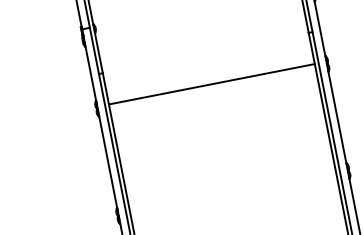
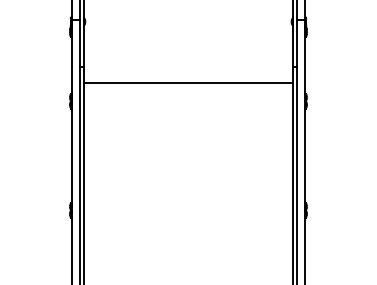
line: (211, 84) -> (188, 83), moved

